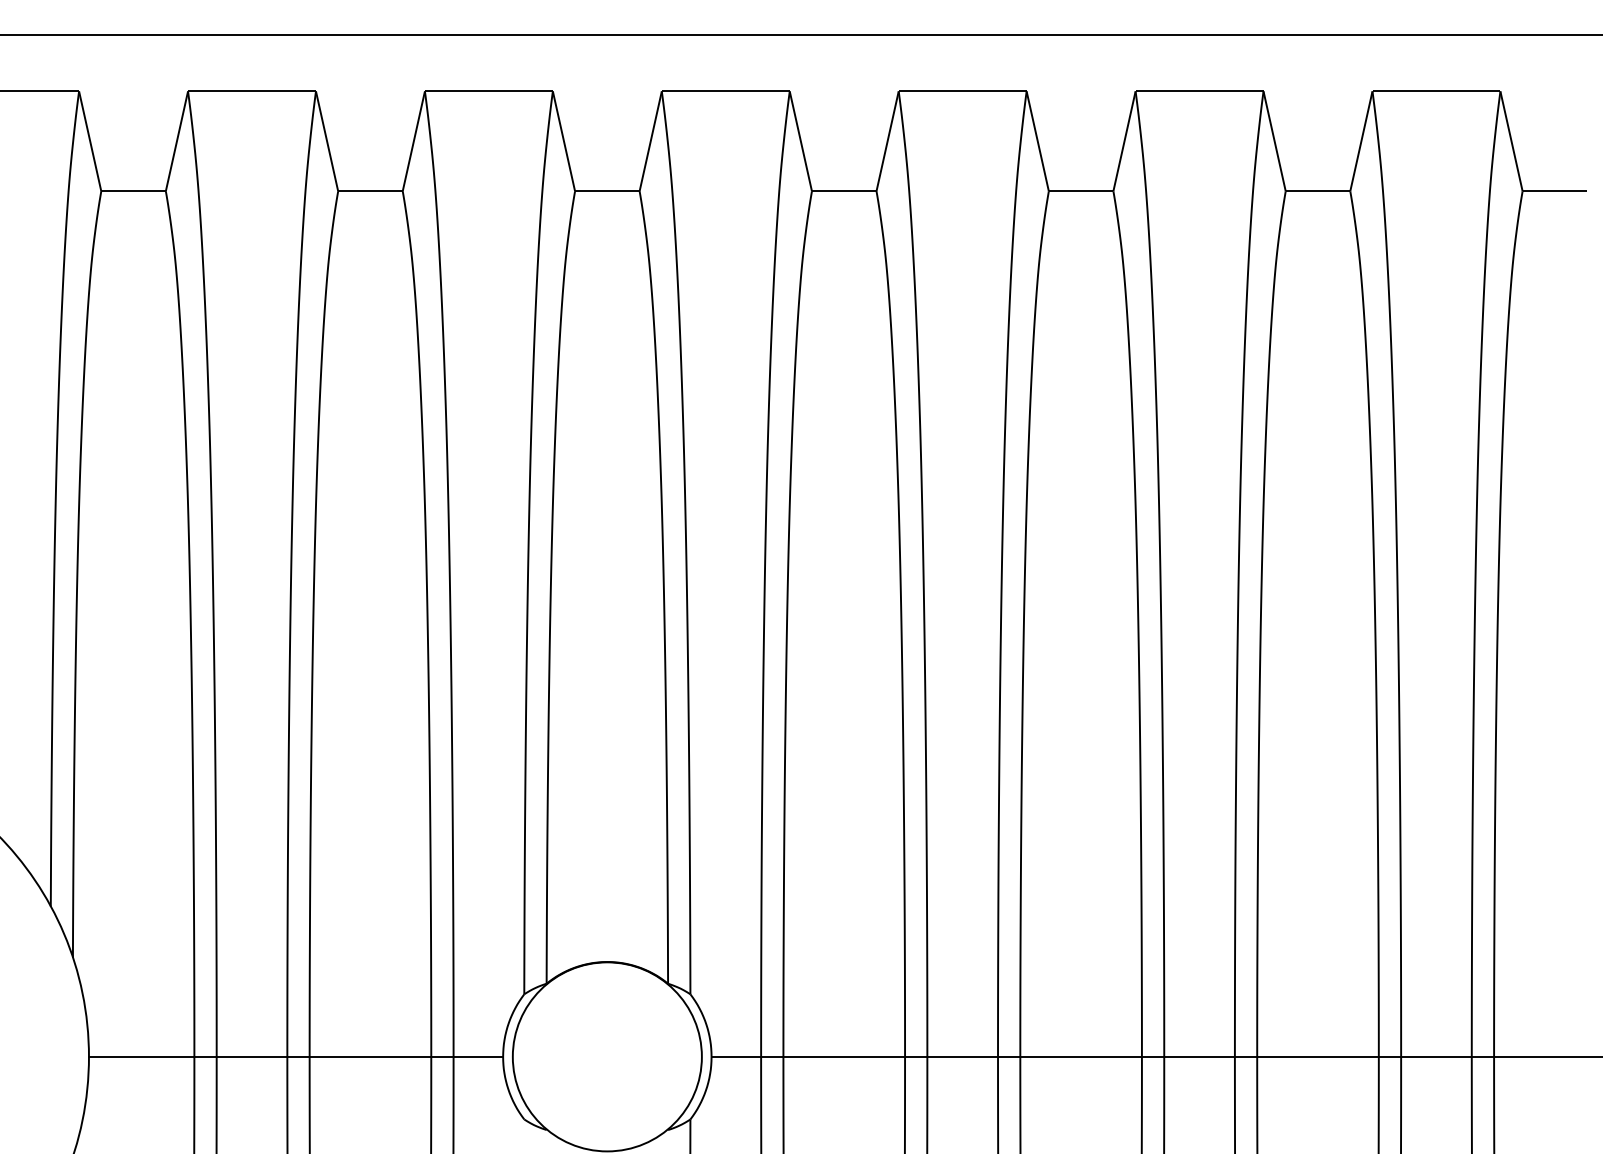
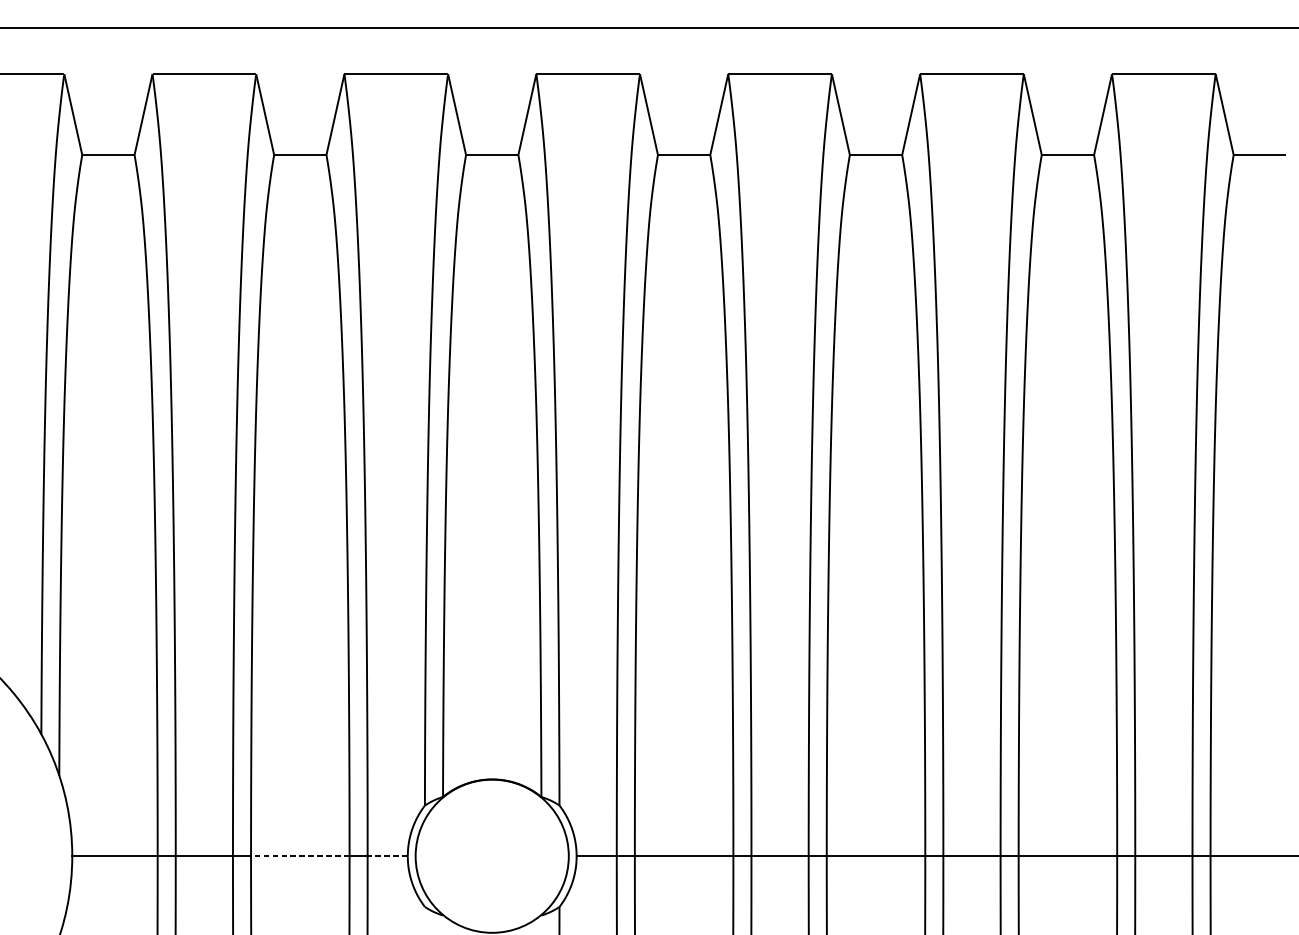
line: (370, 1056) -> (300, 855), solid -> dashed
line: (478, 1056) -> (387, 855), solid -> dashed

